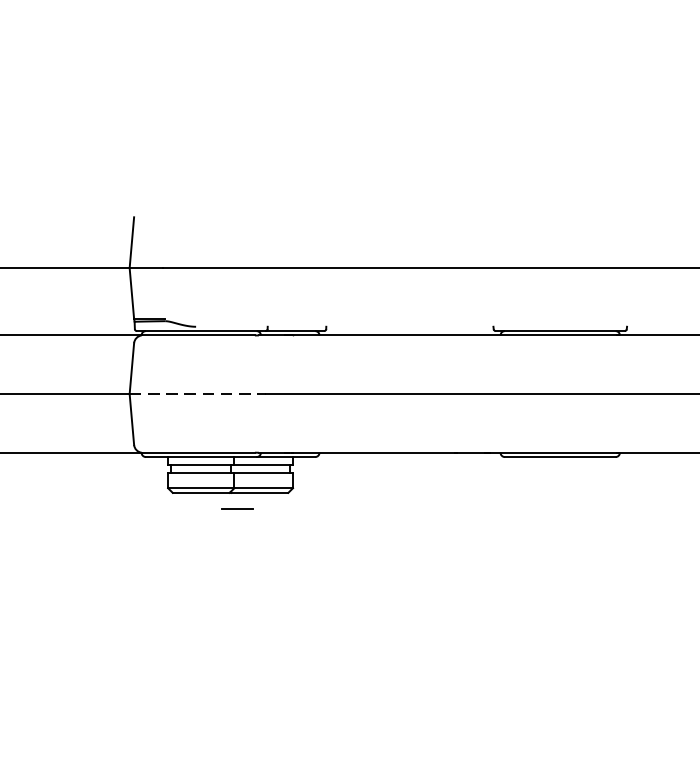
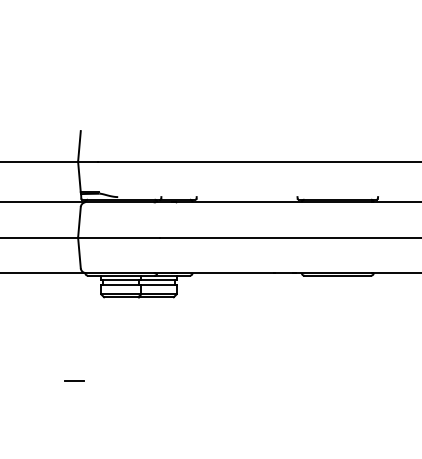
line: (198, 393) -> (119, 237), dashed -> solid
line: (238, 508) -> (74, 380), moved

